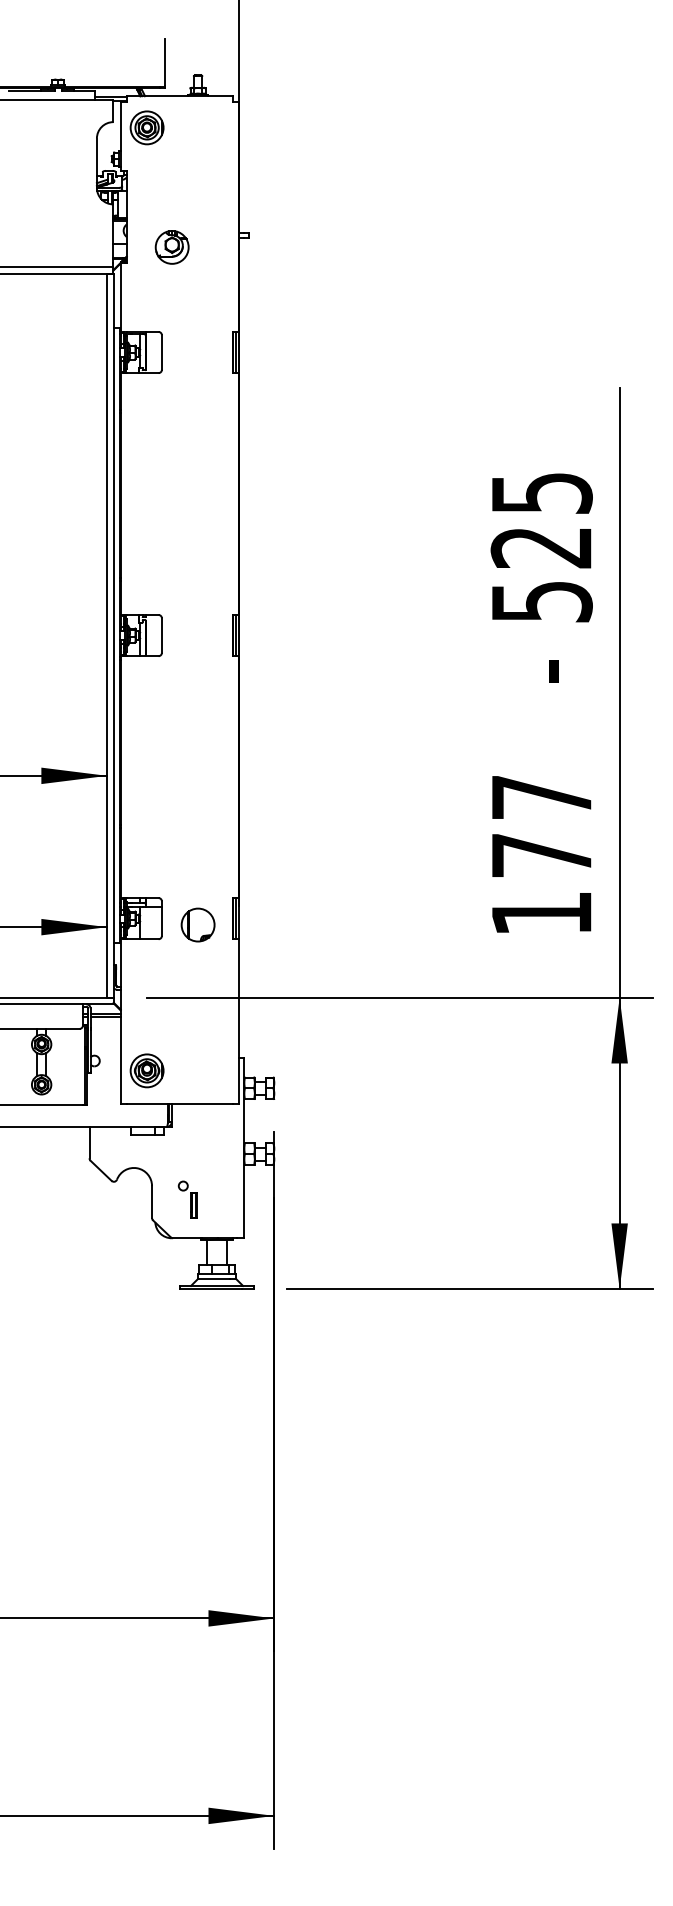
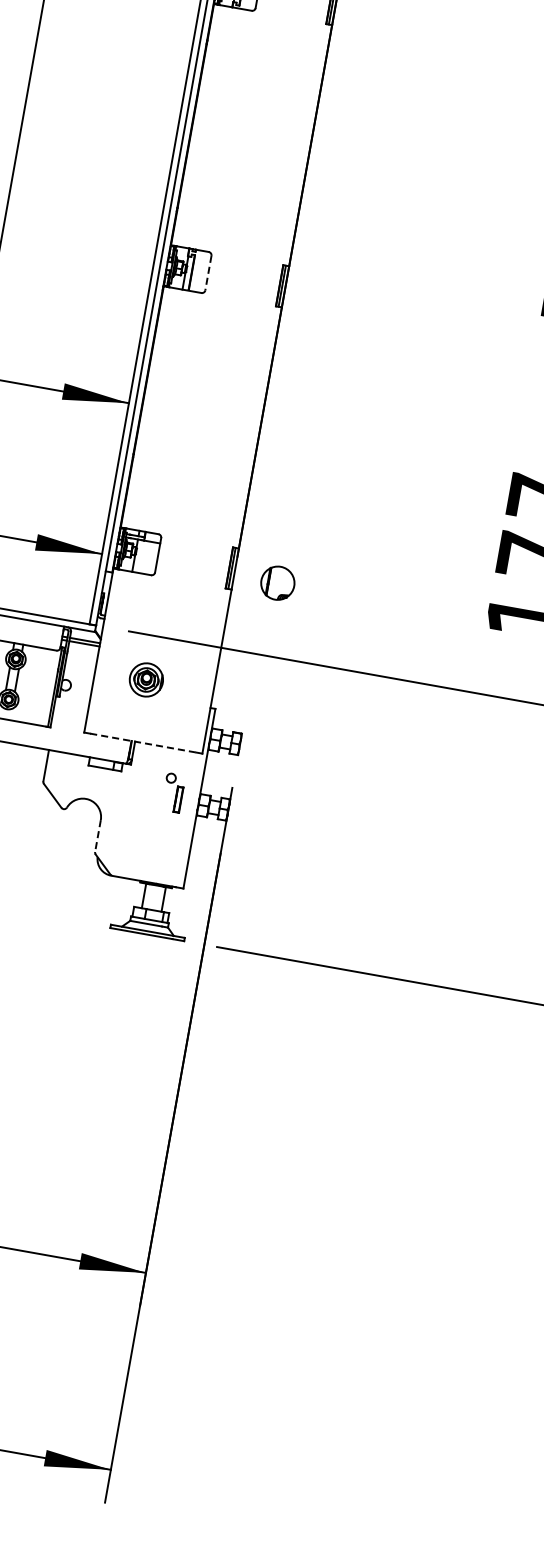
line: (161, 636) -> (207, 273), solid -> dashed
part: (197, 924) -> (277, 582), moved
part: (146, 1070) -> (145, 679), moved
line: (180, 1103) -> (143, 742), solid -> dashed
part: (187, 1199) -> (173, 792), moved
line: (152, 1202) -> (98, 836), solid -> dashed

